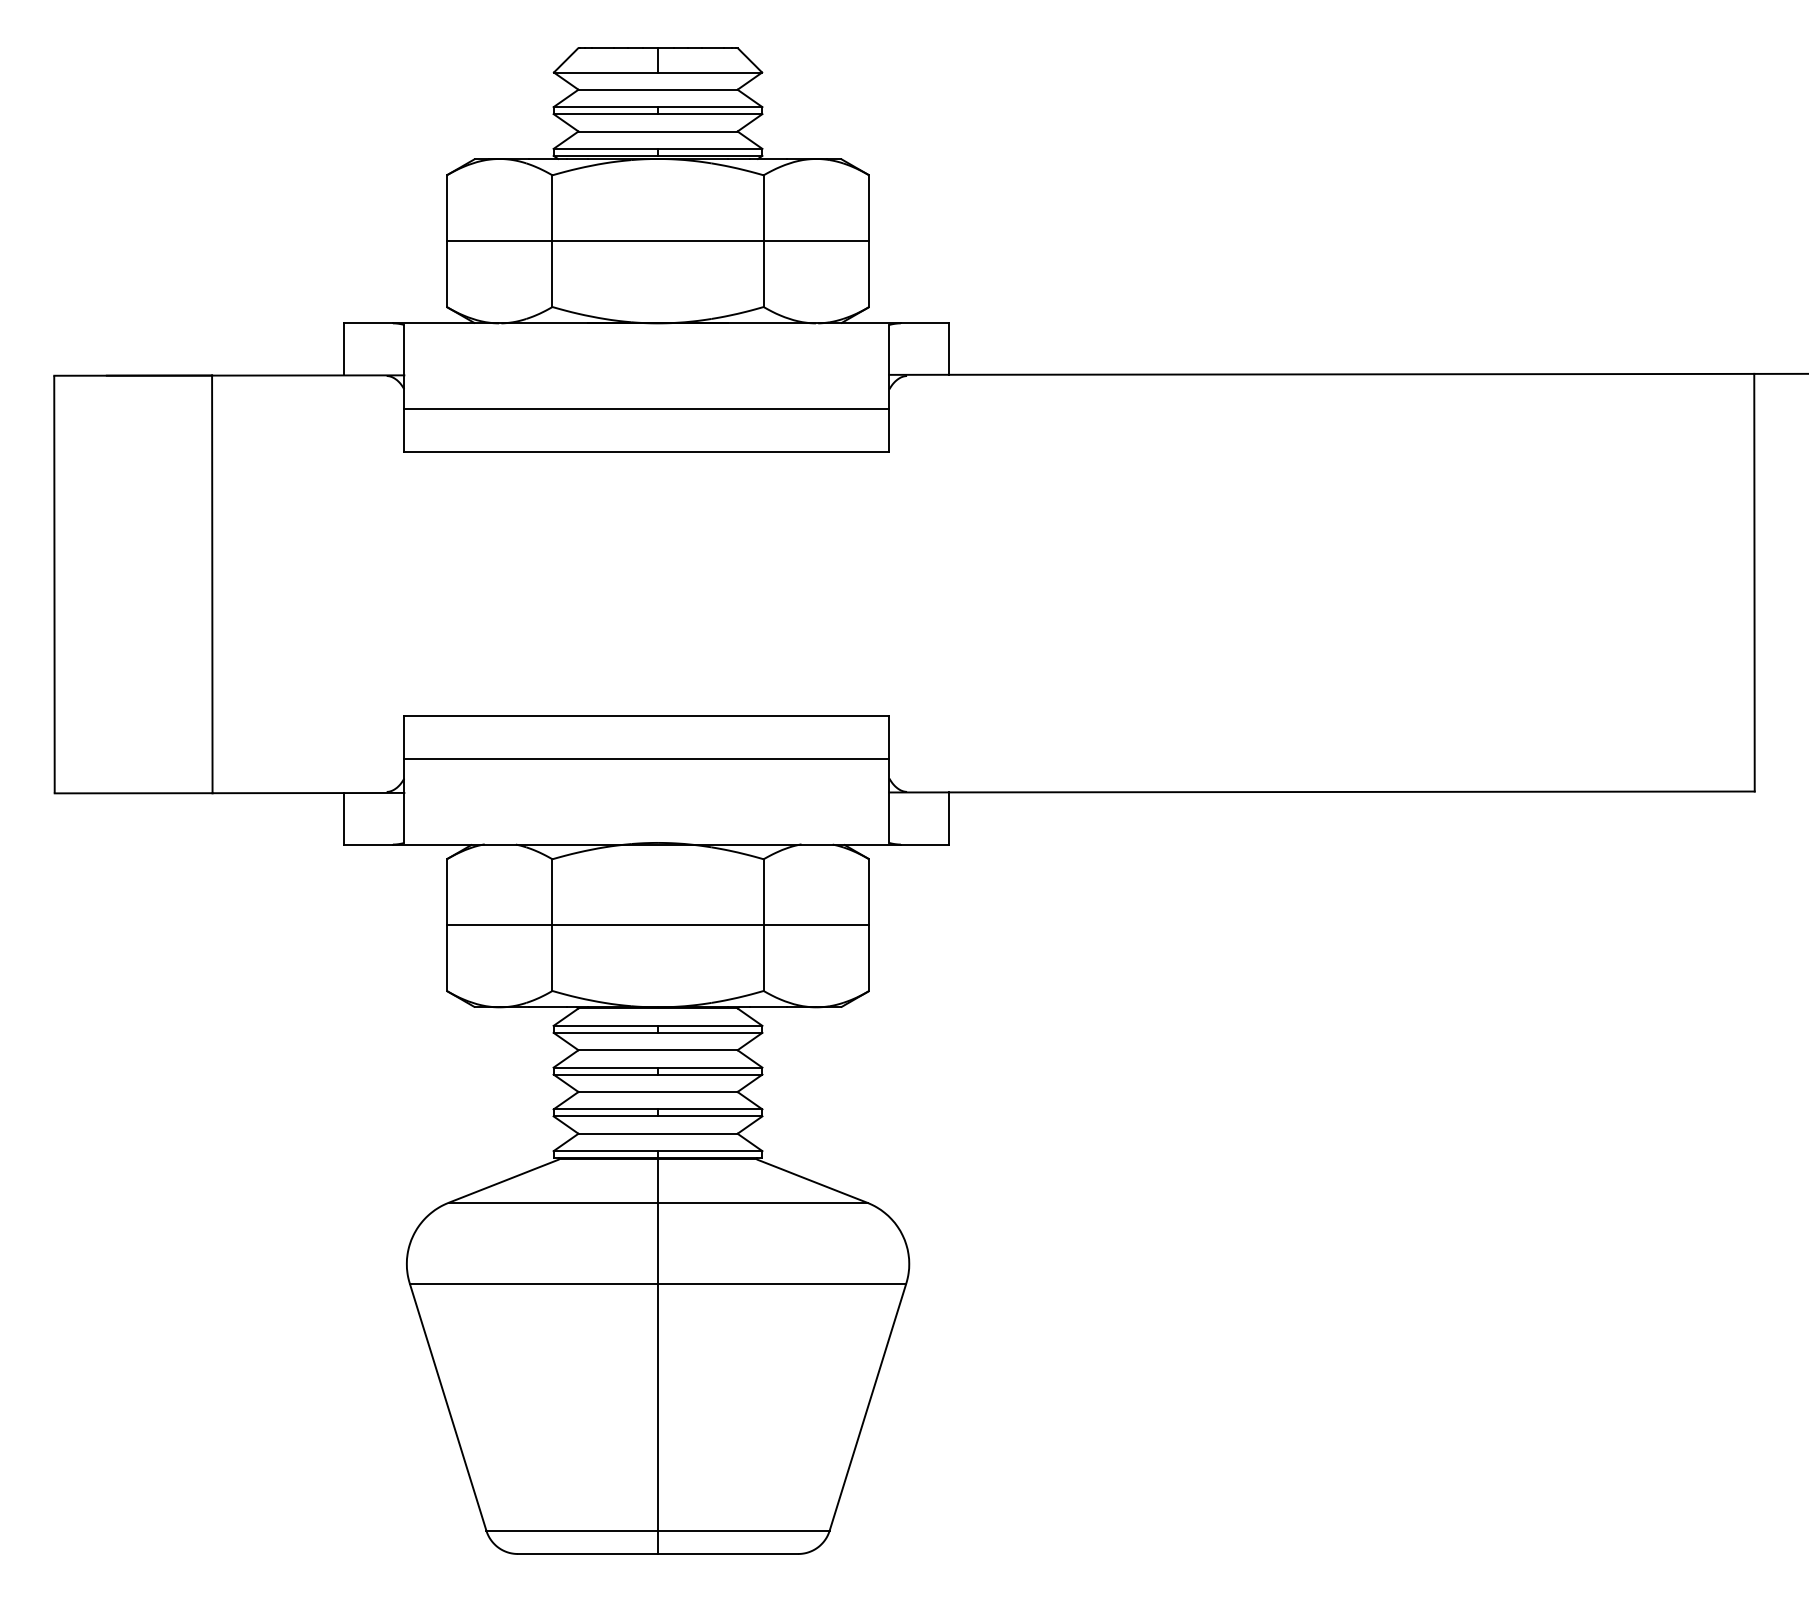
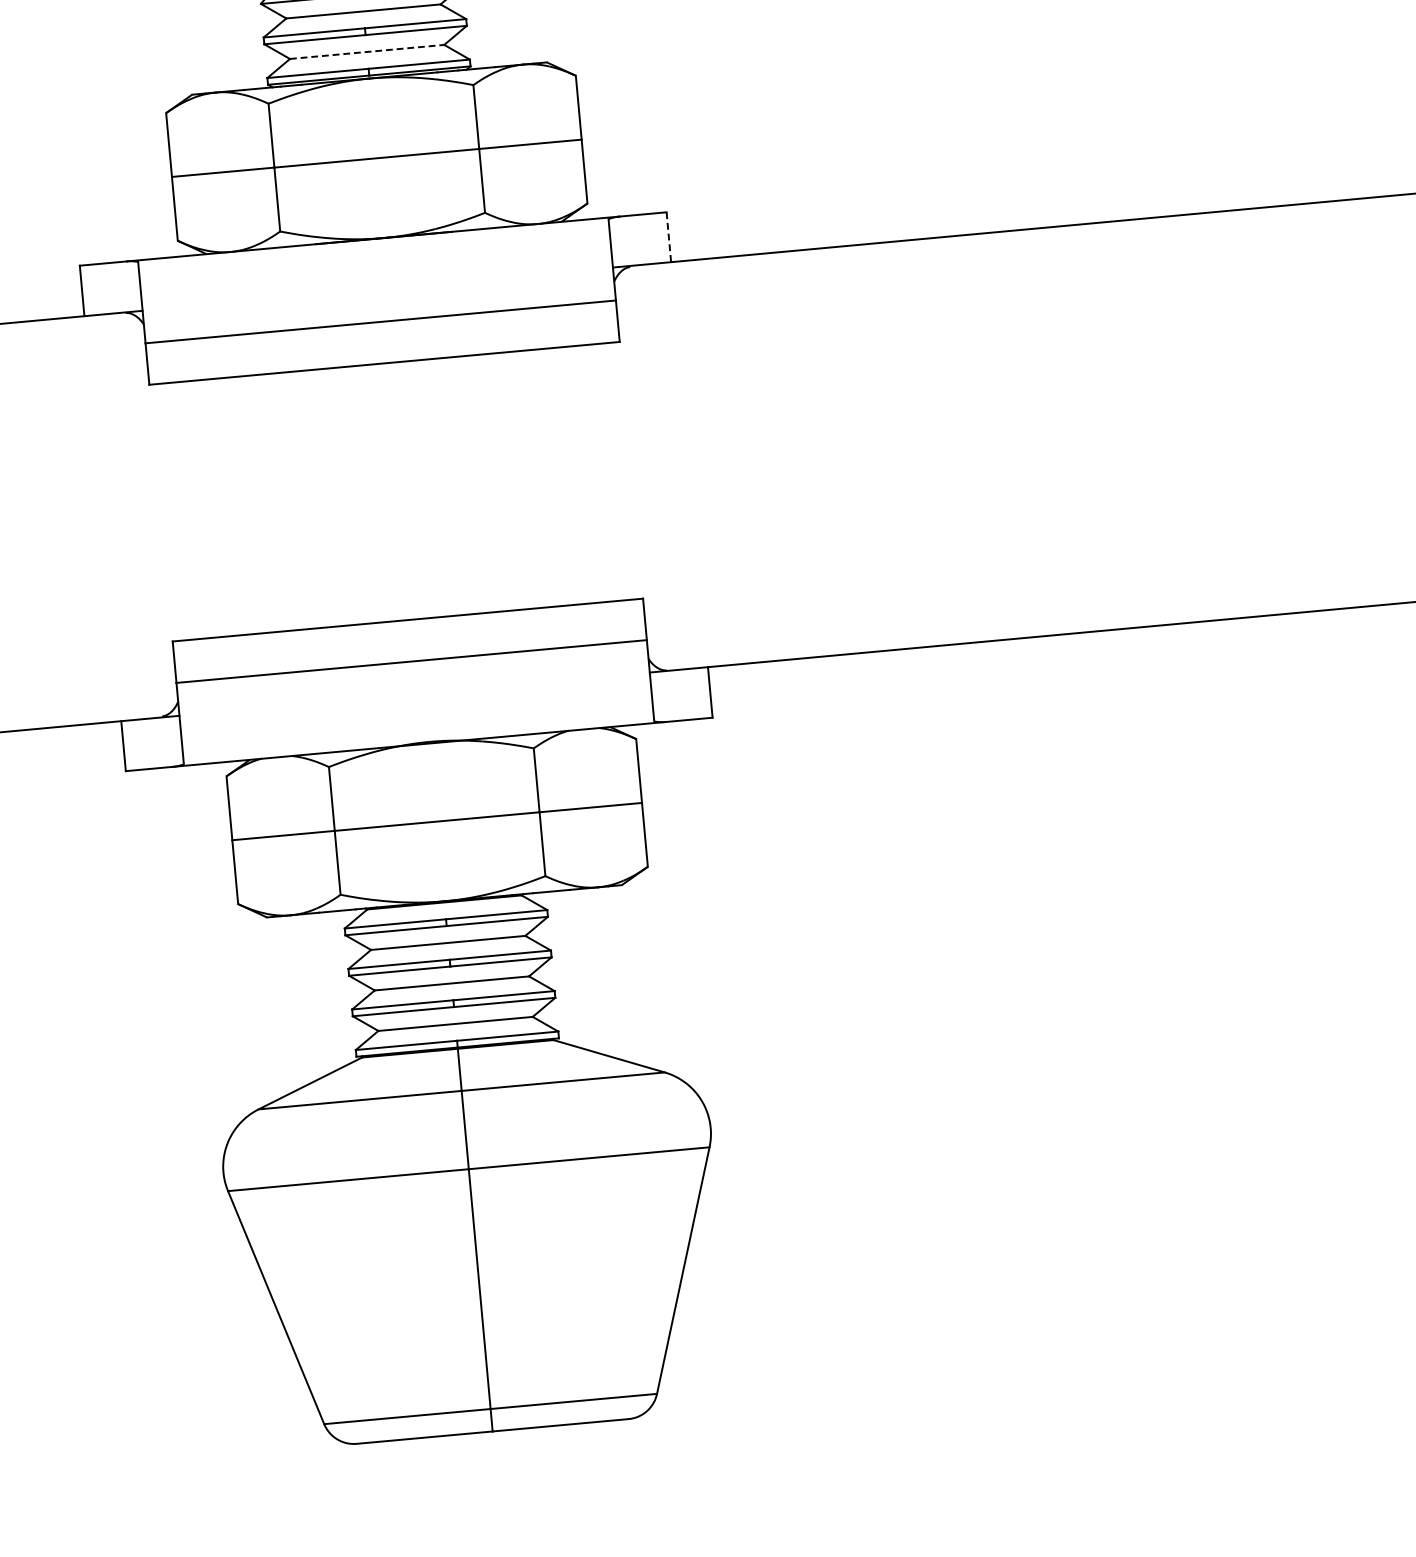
line: (658, 131) -> (367, 51), solid -> dashed
line: (949, 349) -> (669, 237), solid -> dashed

